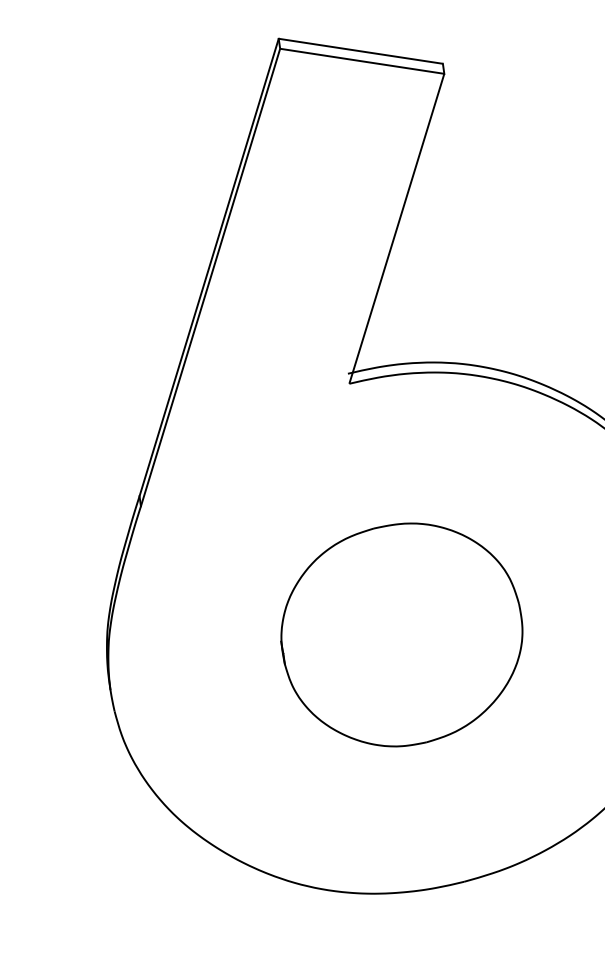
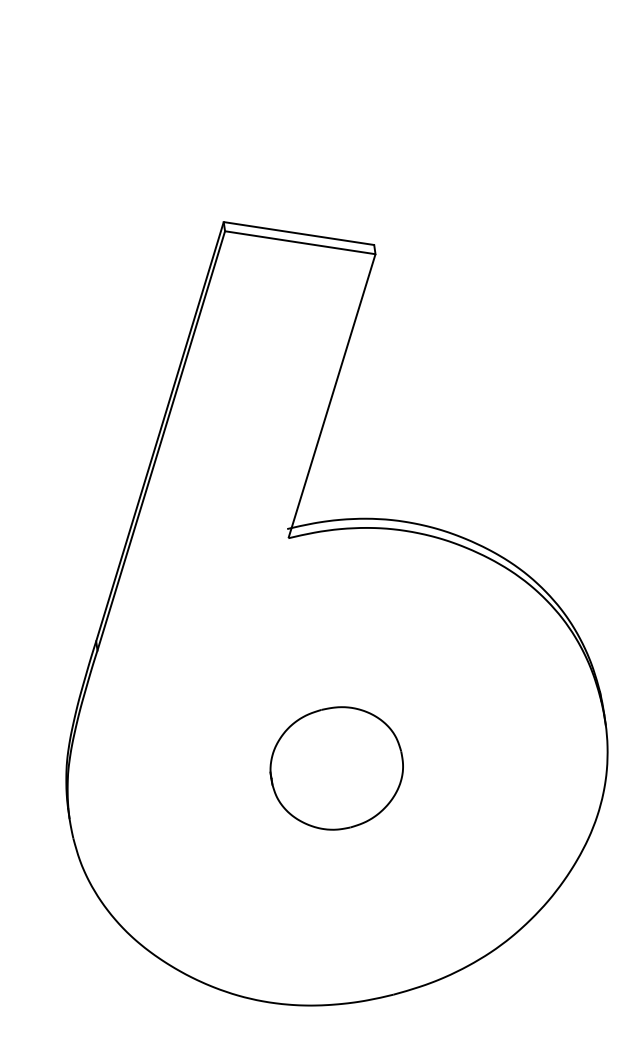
part: (401, 635) -> (336, 768), size x0.6

